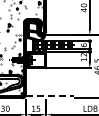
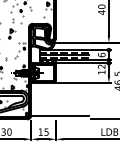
line: (49, 95) -> (60, 115), dashed -> solid

